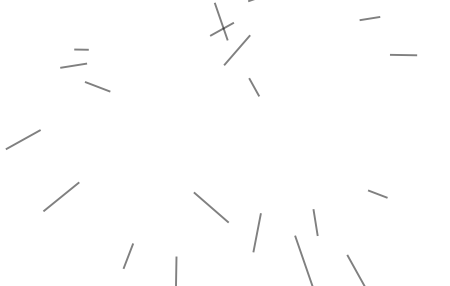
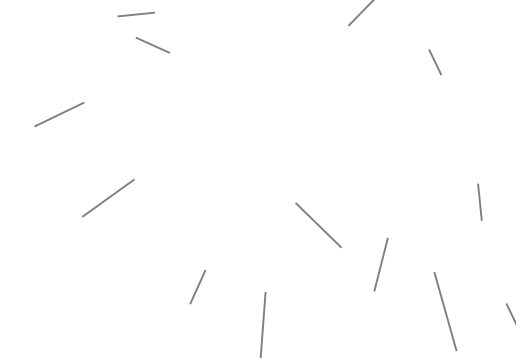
line: (97, 86) -> (152, 44), moved
line: (253, 87) -> (434, 62), moved
line: (315, 222) -> (479, 202), moved

